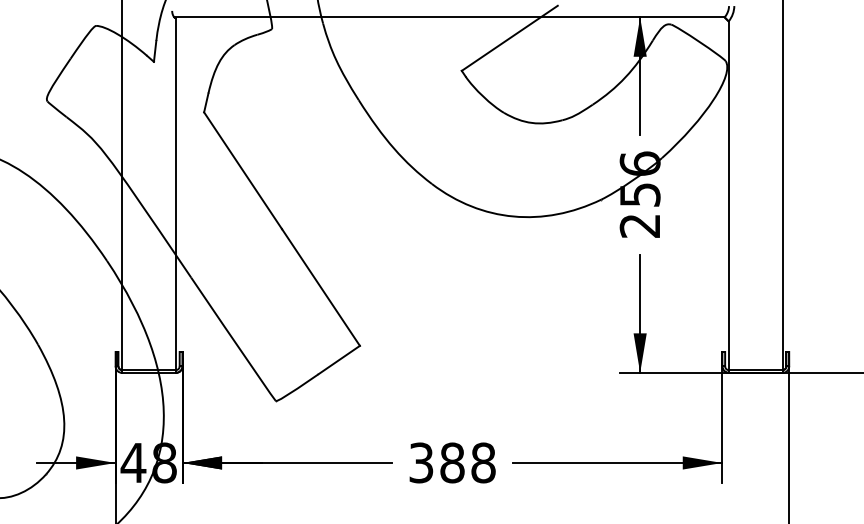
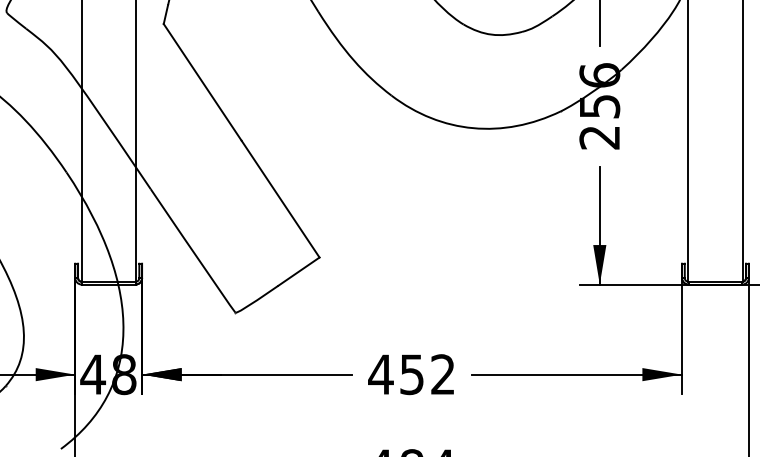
text: (451, 462) -> (411, 374), 388 -> 452

